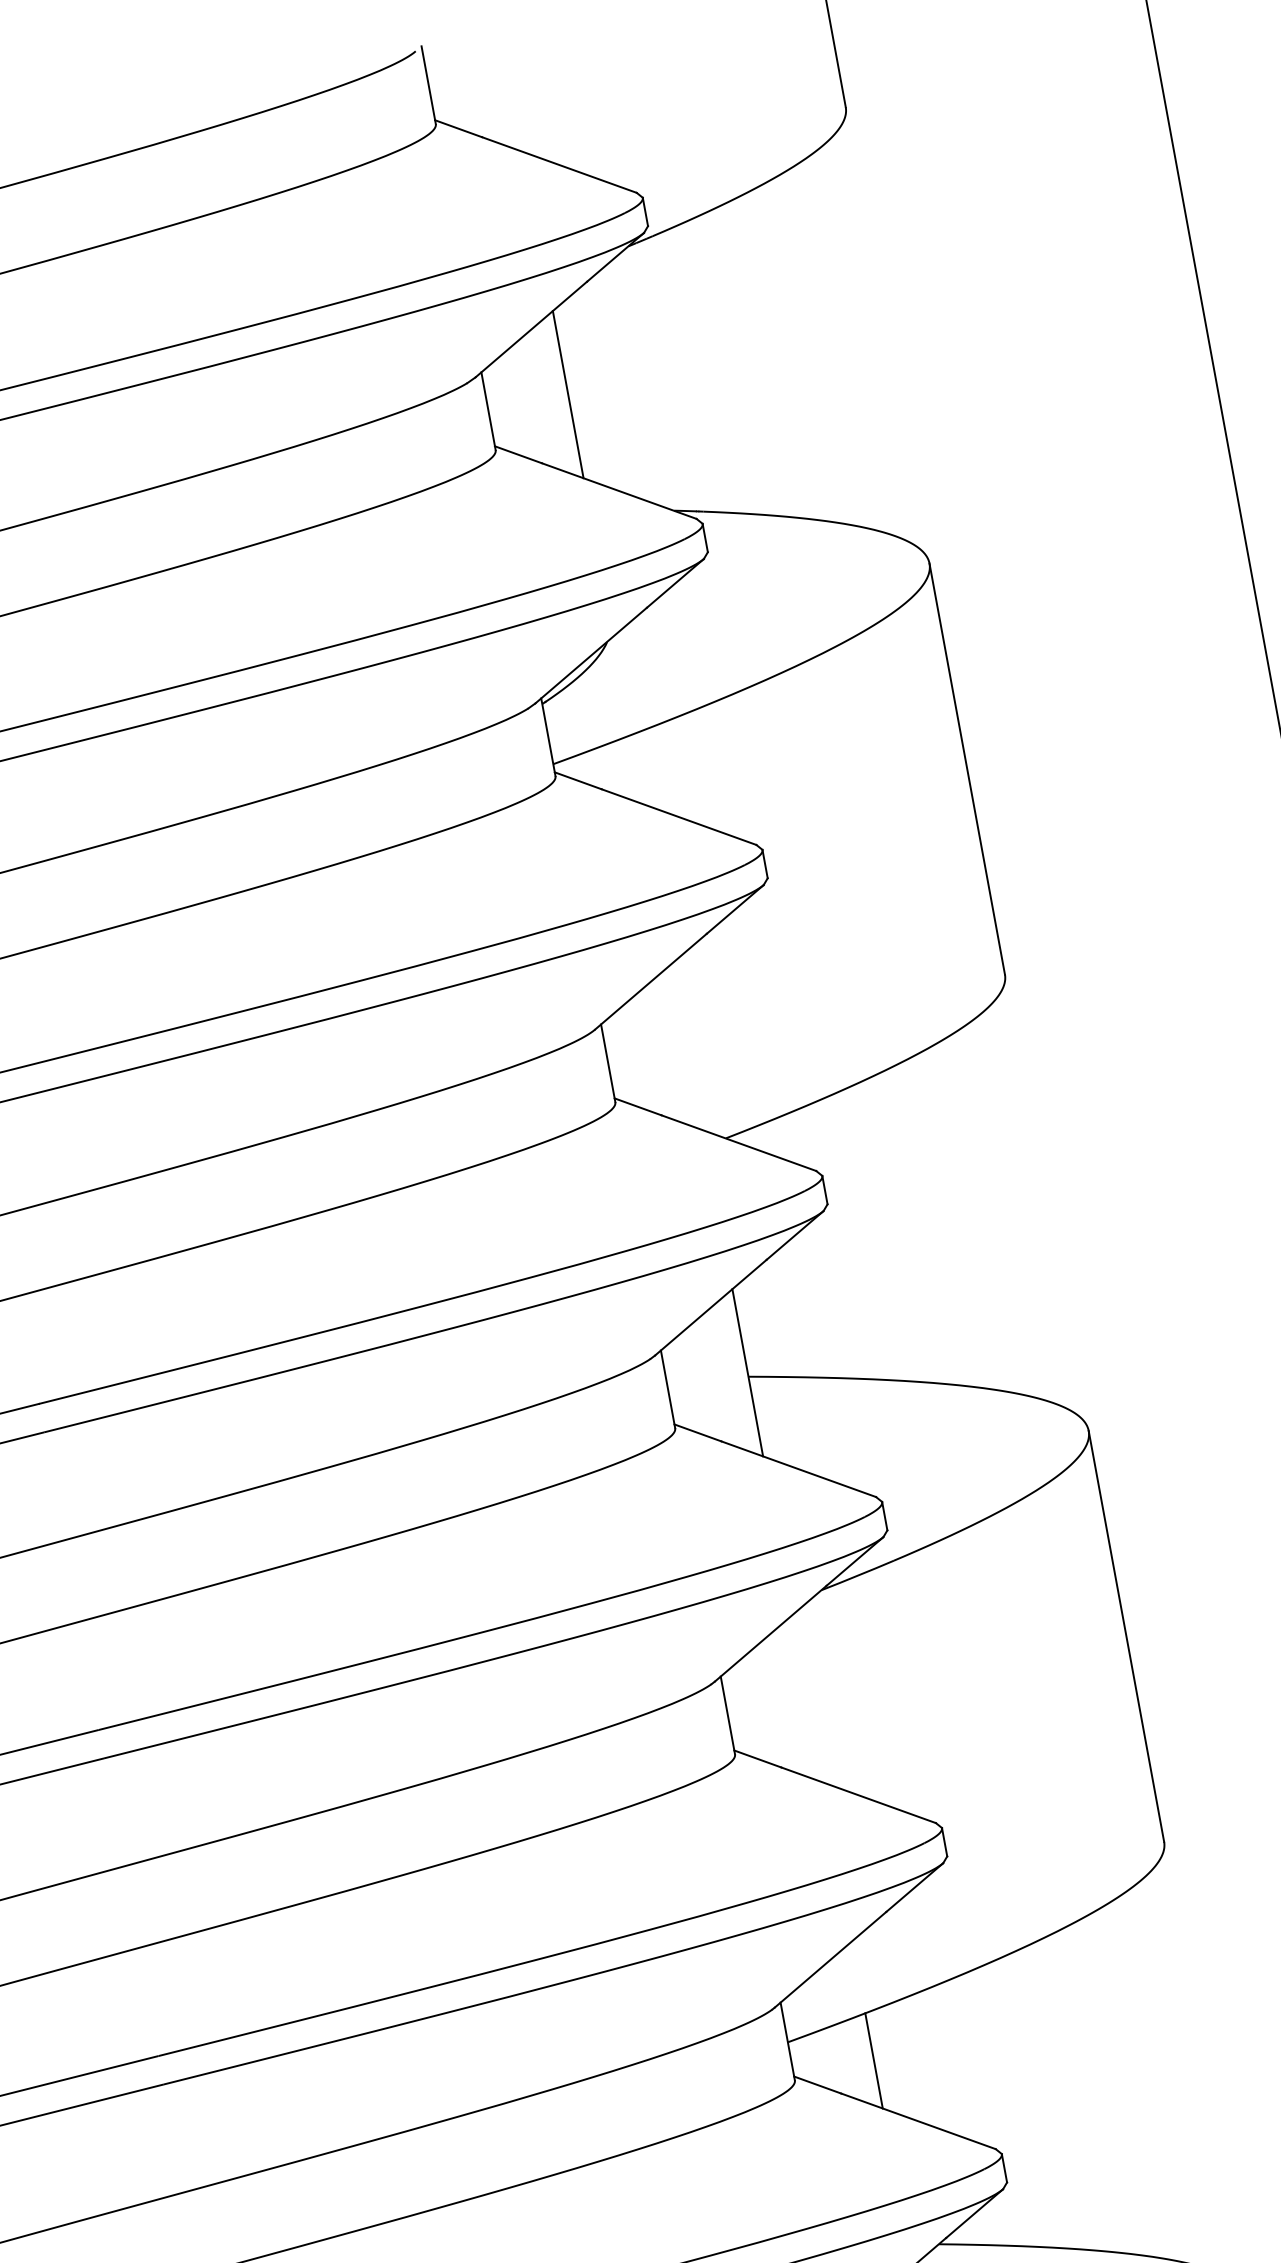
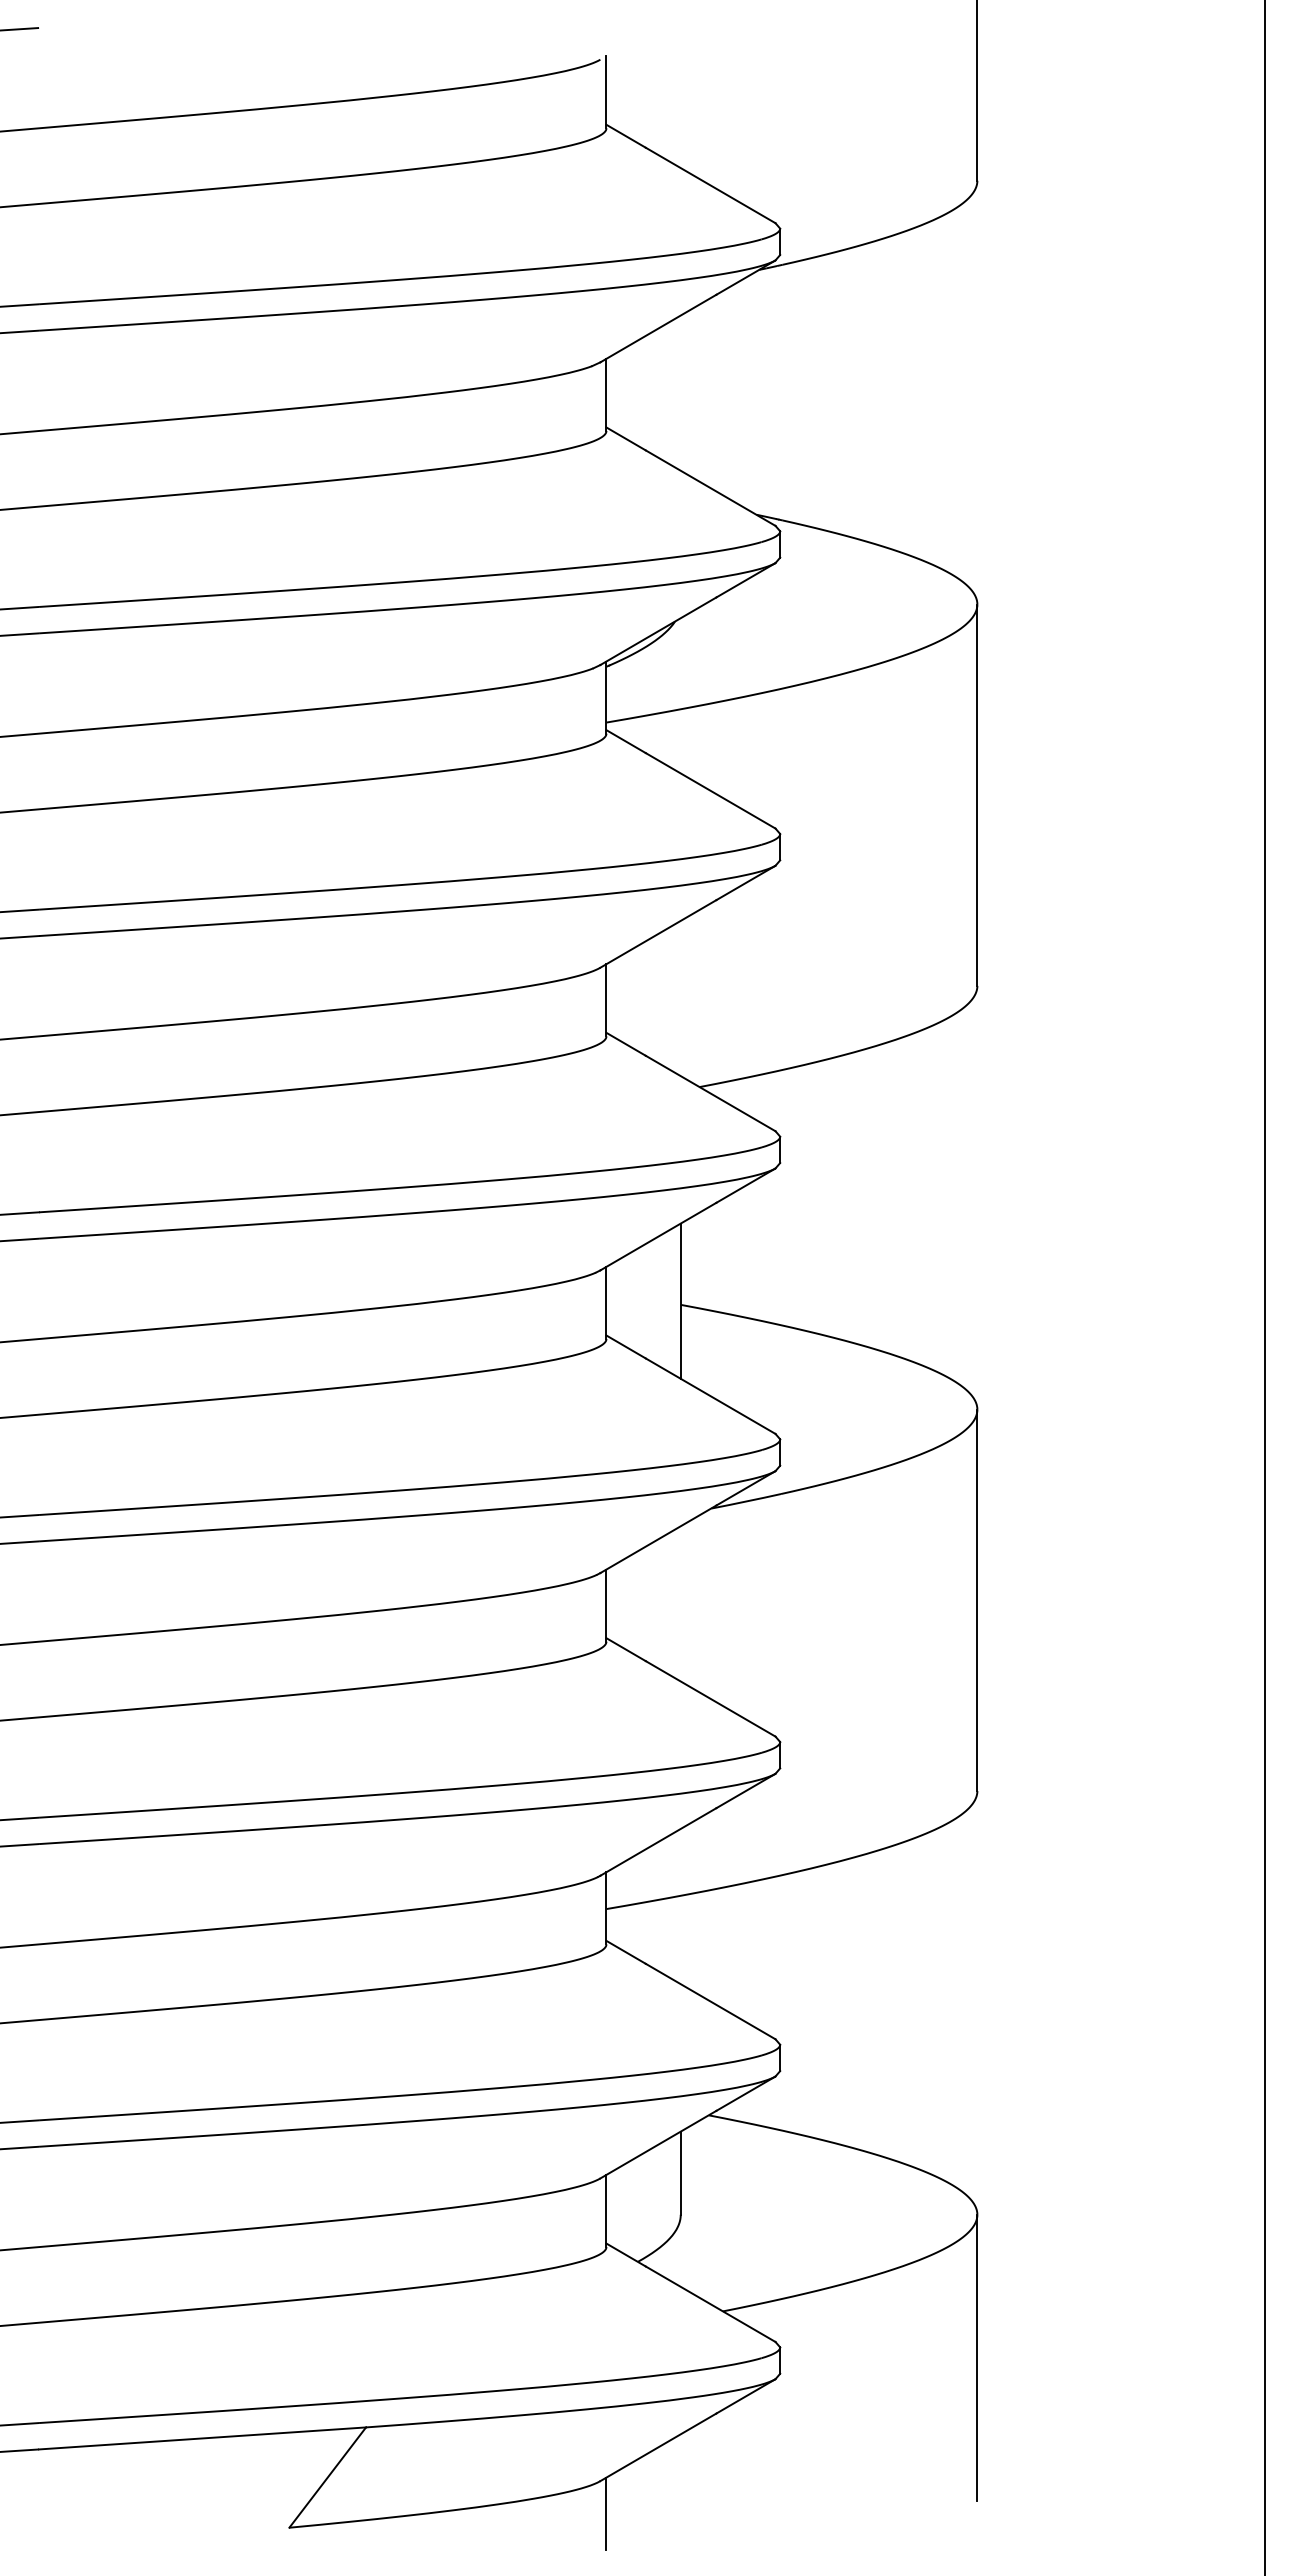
line: (567, 393) -> (680, 392), removed
line: (873, 2060) -> (680, 1939), removed

